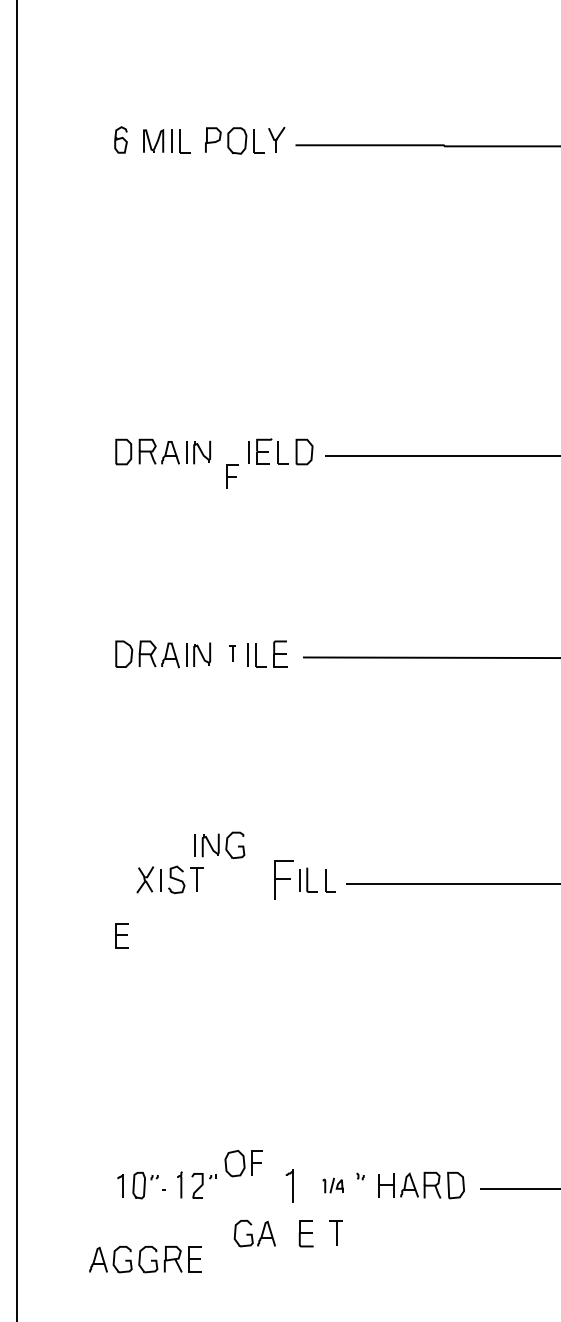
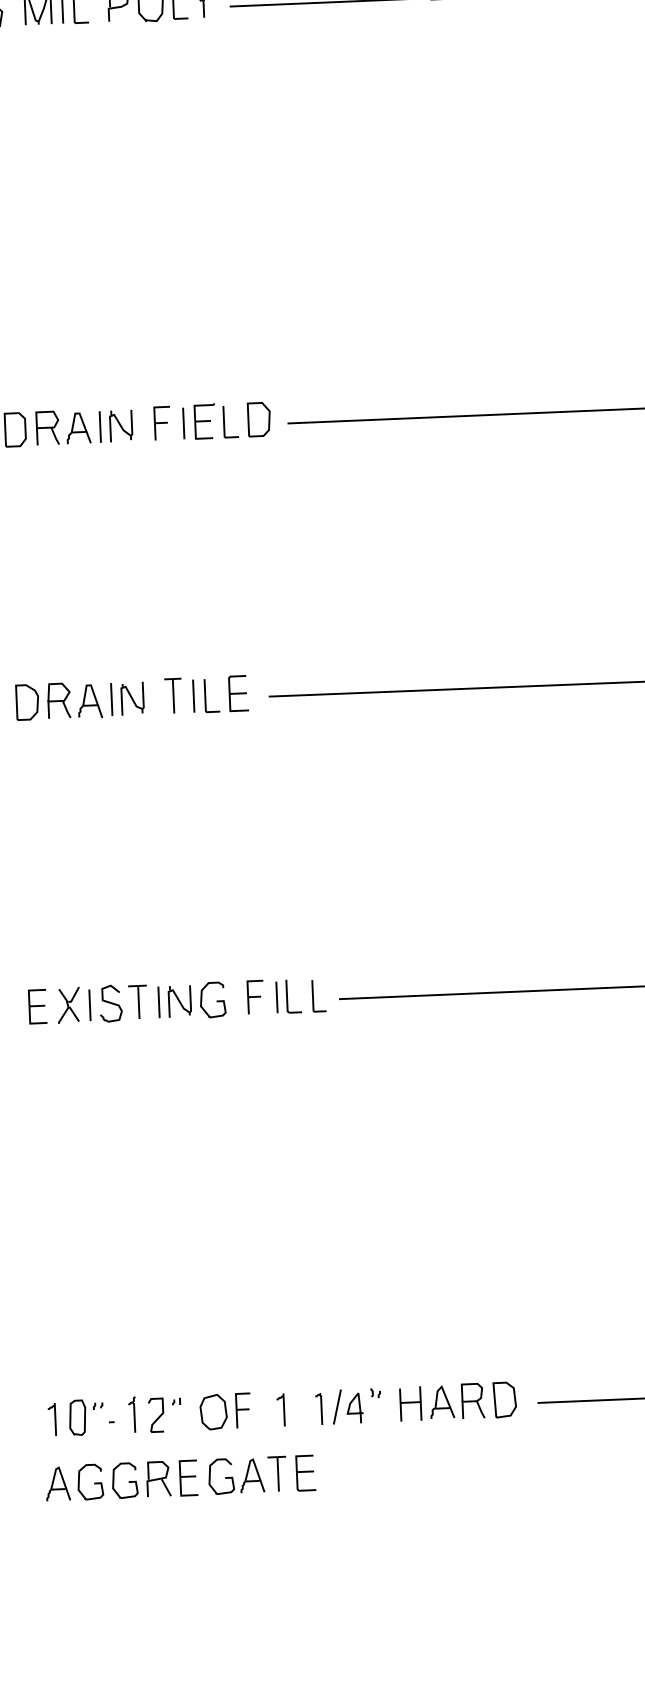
part: (232, 476) -> (162, 422), moved
part: (232, 653) -> (173, 695), size x1.67
part: (219, 845) -> (191, 1001), moved
part: (283, 879) -> (254, 997), size x0.62
part: (121, 935) -> (36, 1006), moved
part: (243, 1163) -> (225, 1411), moved
part: (289, 1185) -> (280, 1409), size x0.71
part: (332, 1185) -> (338, 1406), size x1.67
part: (335, 1232) -> (276, 1472), moved
part: (145, 1259) -> (121, 1480), moved

